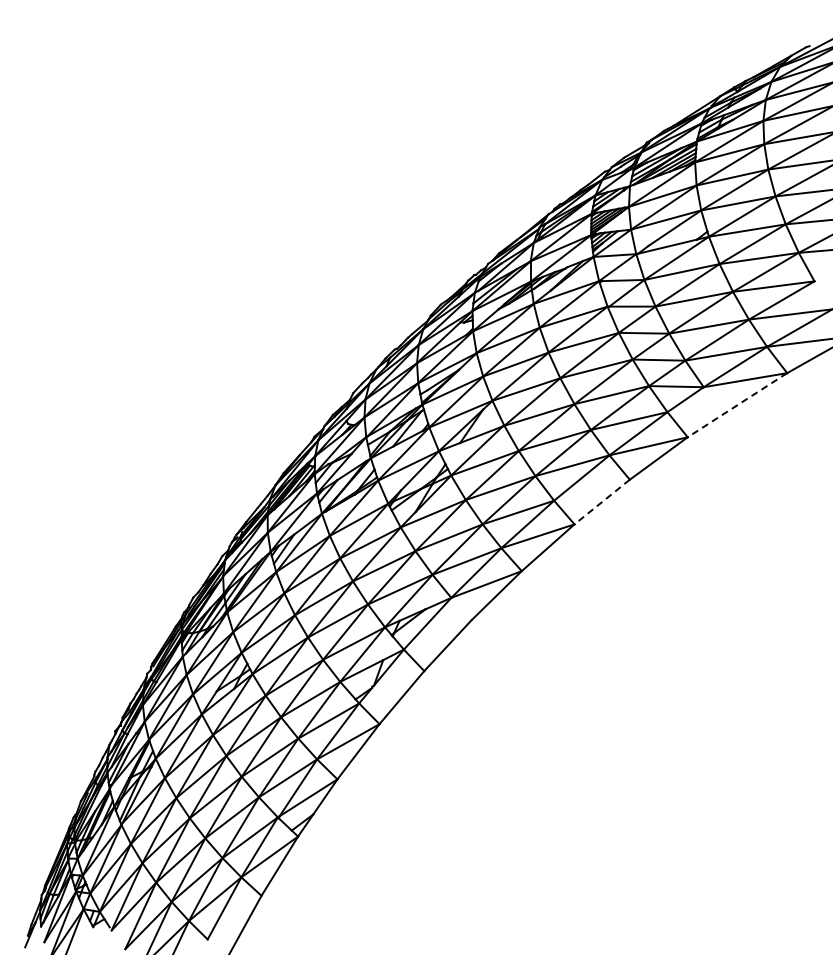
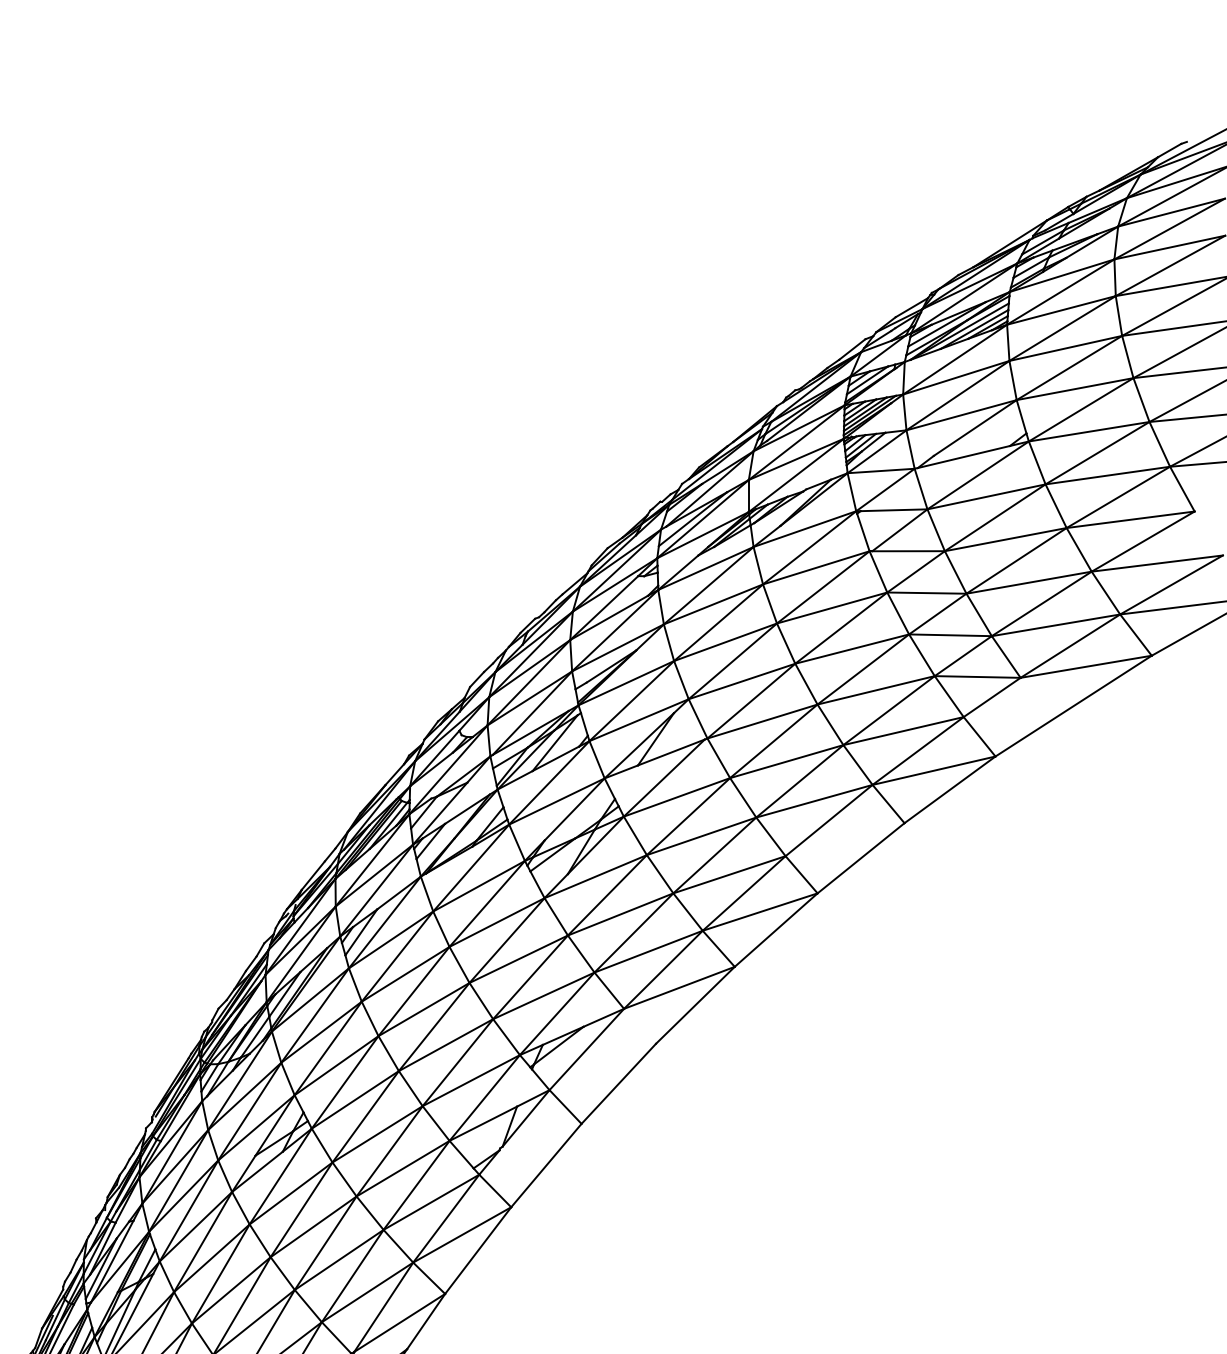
line: (737, 405) -> (1073, 706), dashed -> solid
line: (602, 502) -> (861, 858), dashed -> solid

